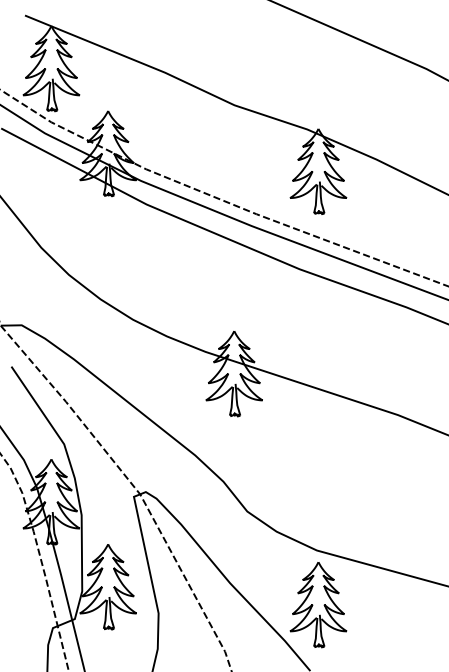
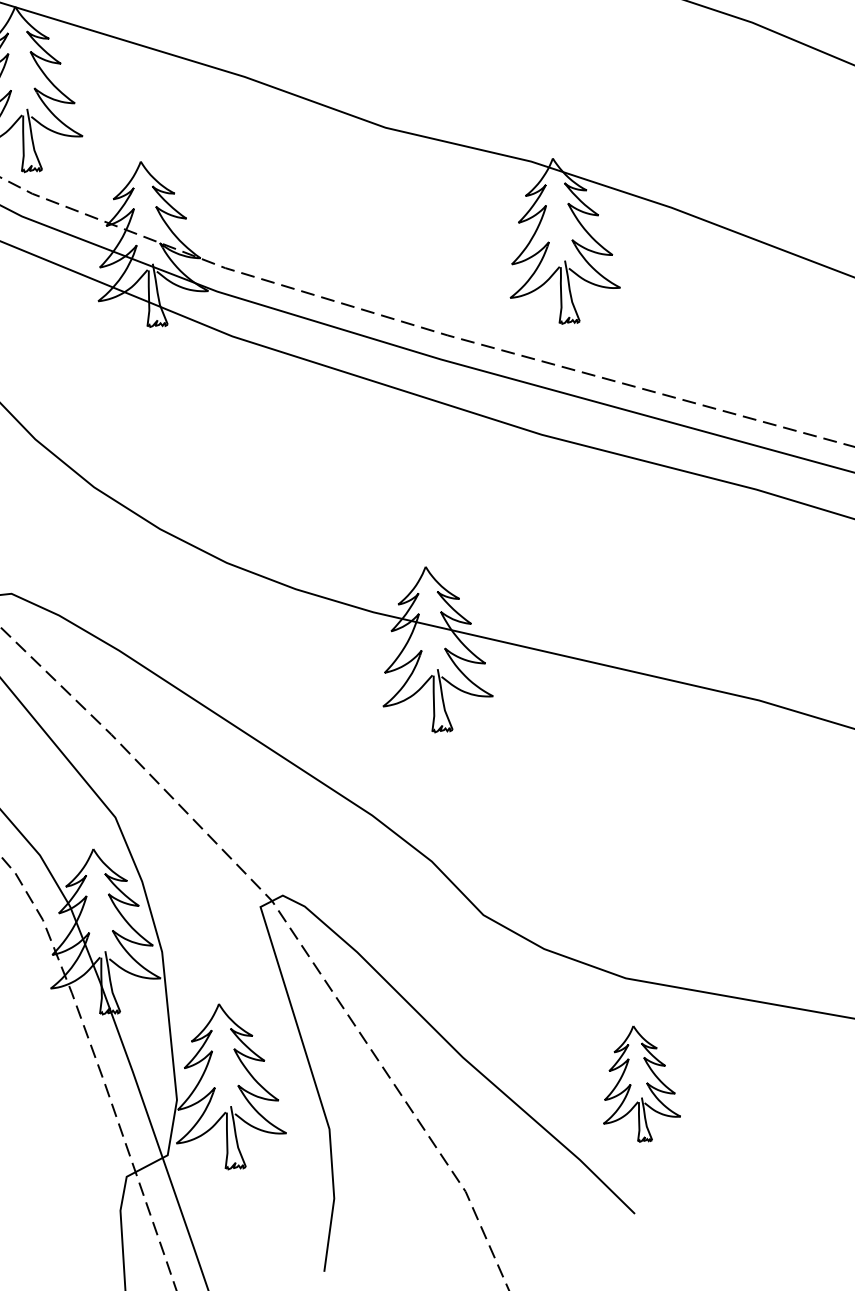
part: (318, 605) -> (638, 1084), size x0.7

